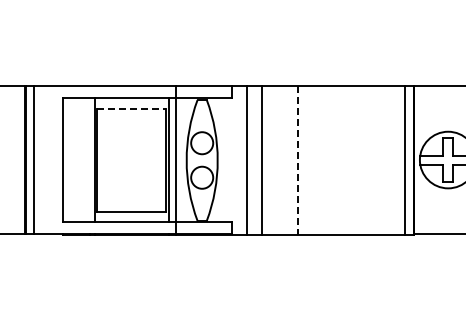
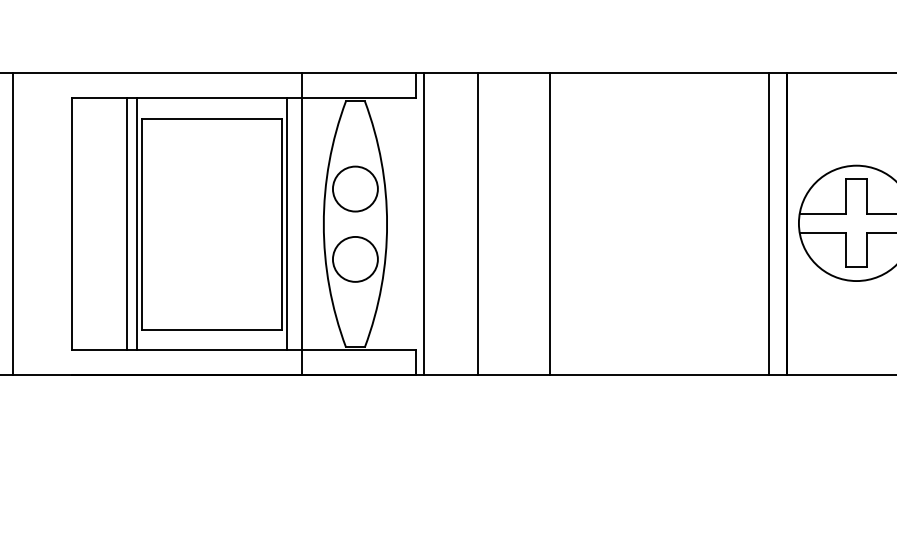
line: (131, 108) -> (211, 118), dashed -> solid
line: (90, 160) -> (127, 224), added
line: (246, 160) -> (423, 224), moved
line: (297, 160) -> (549, 224), dashed -> solid

